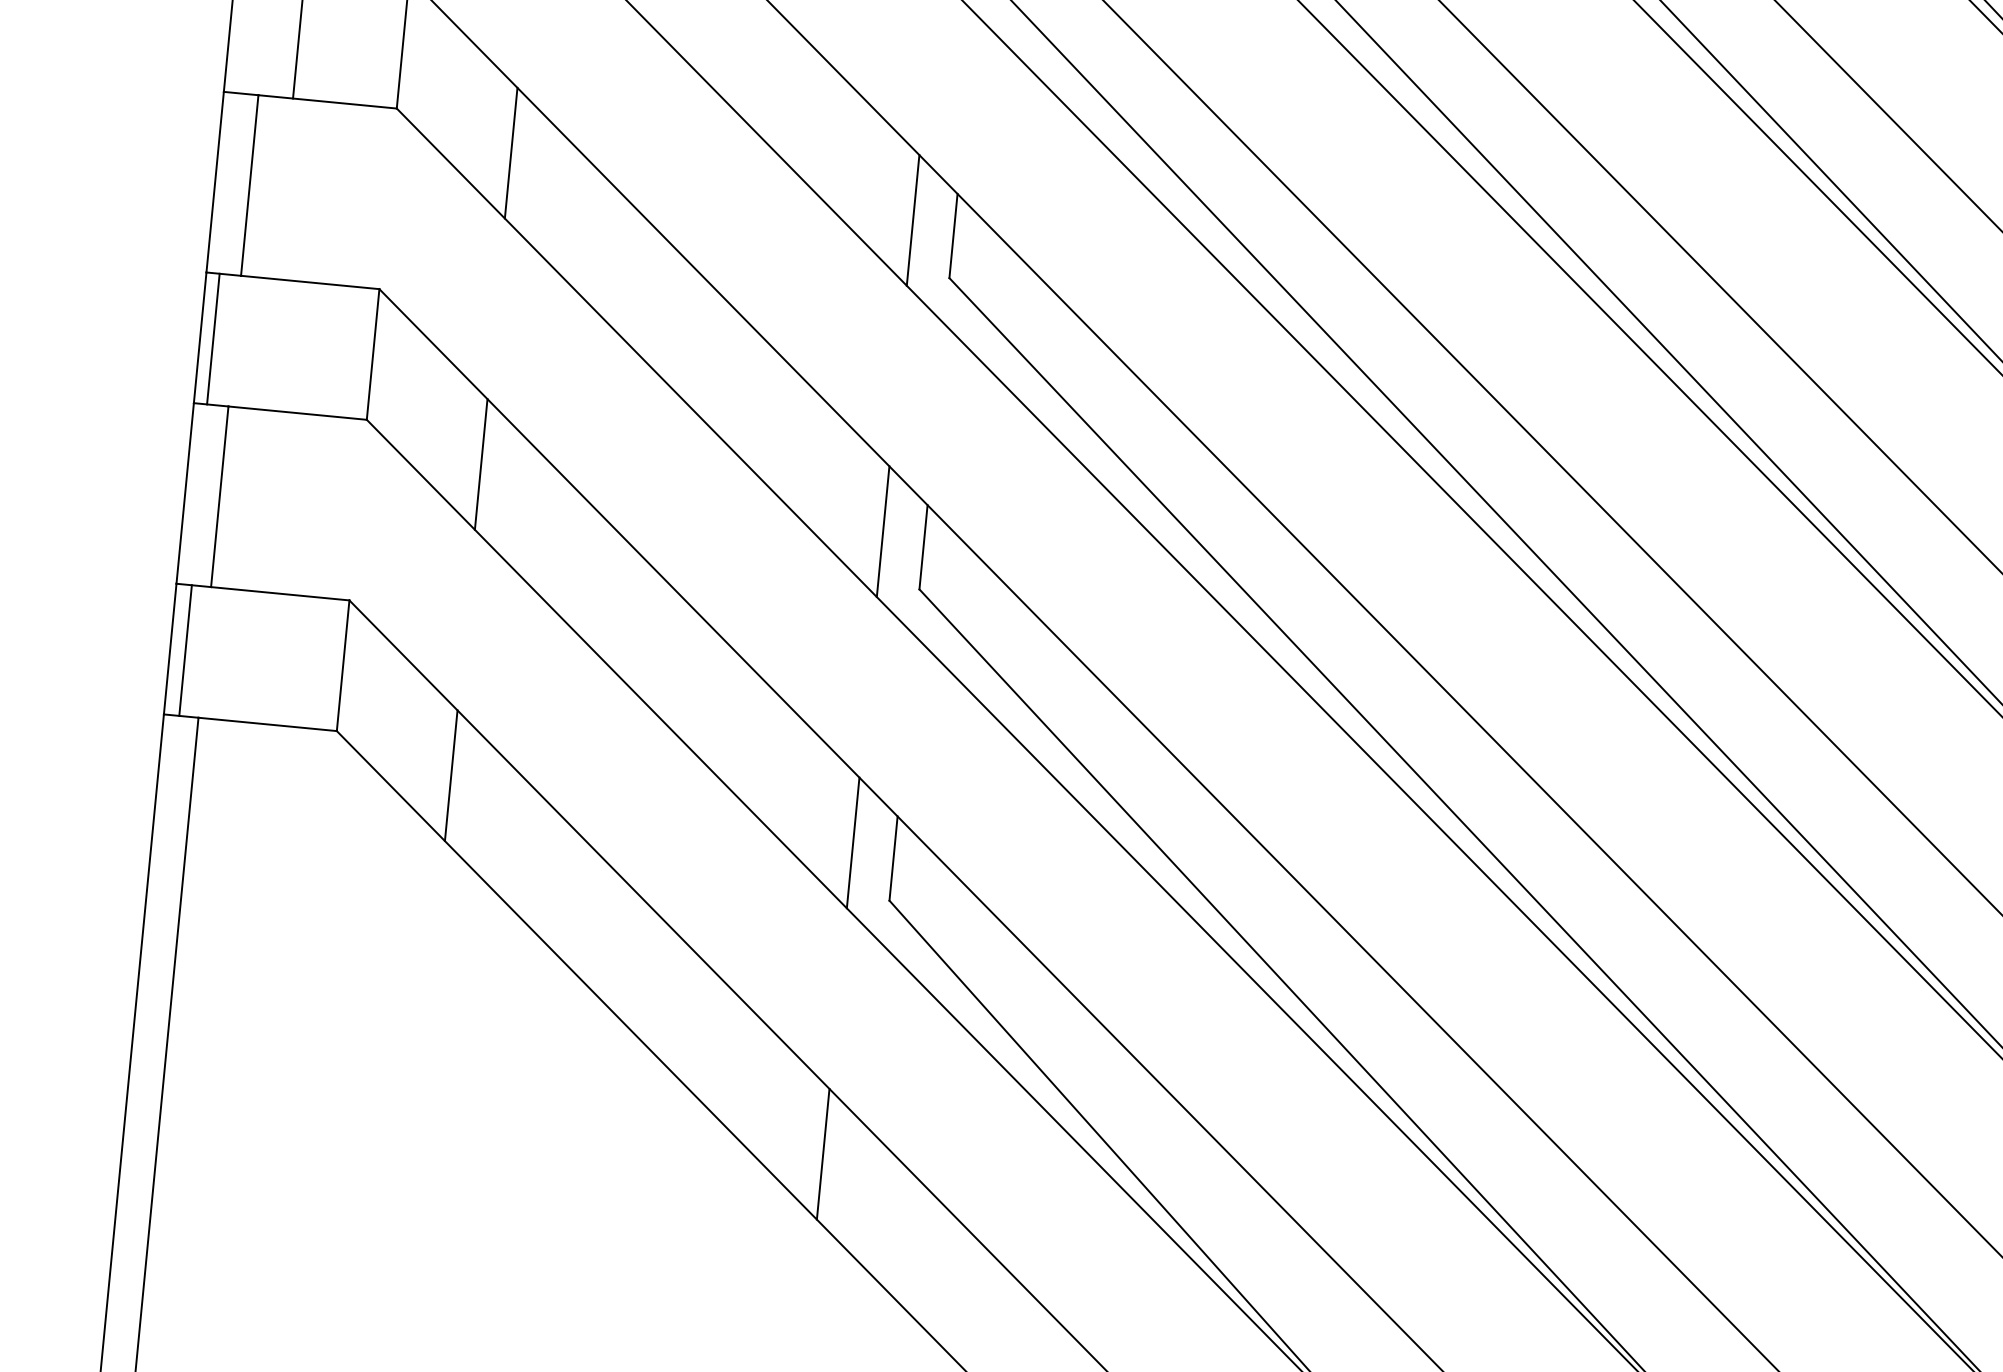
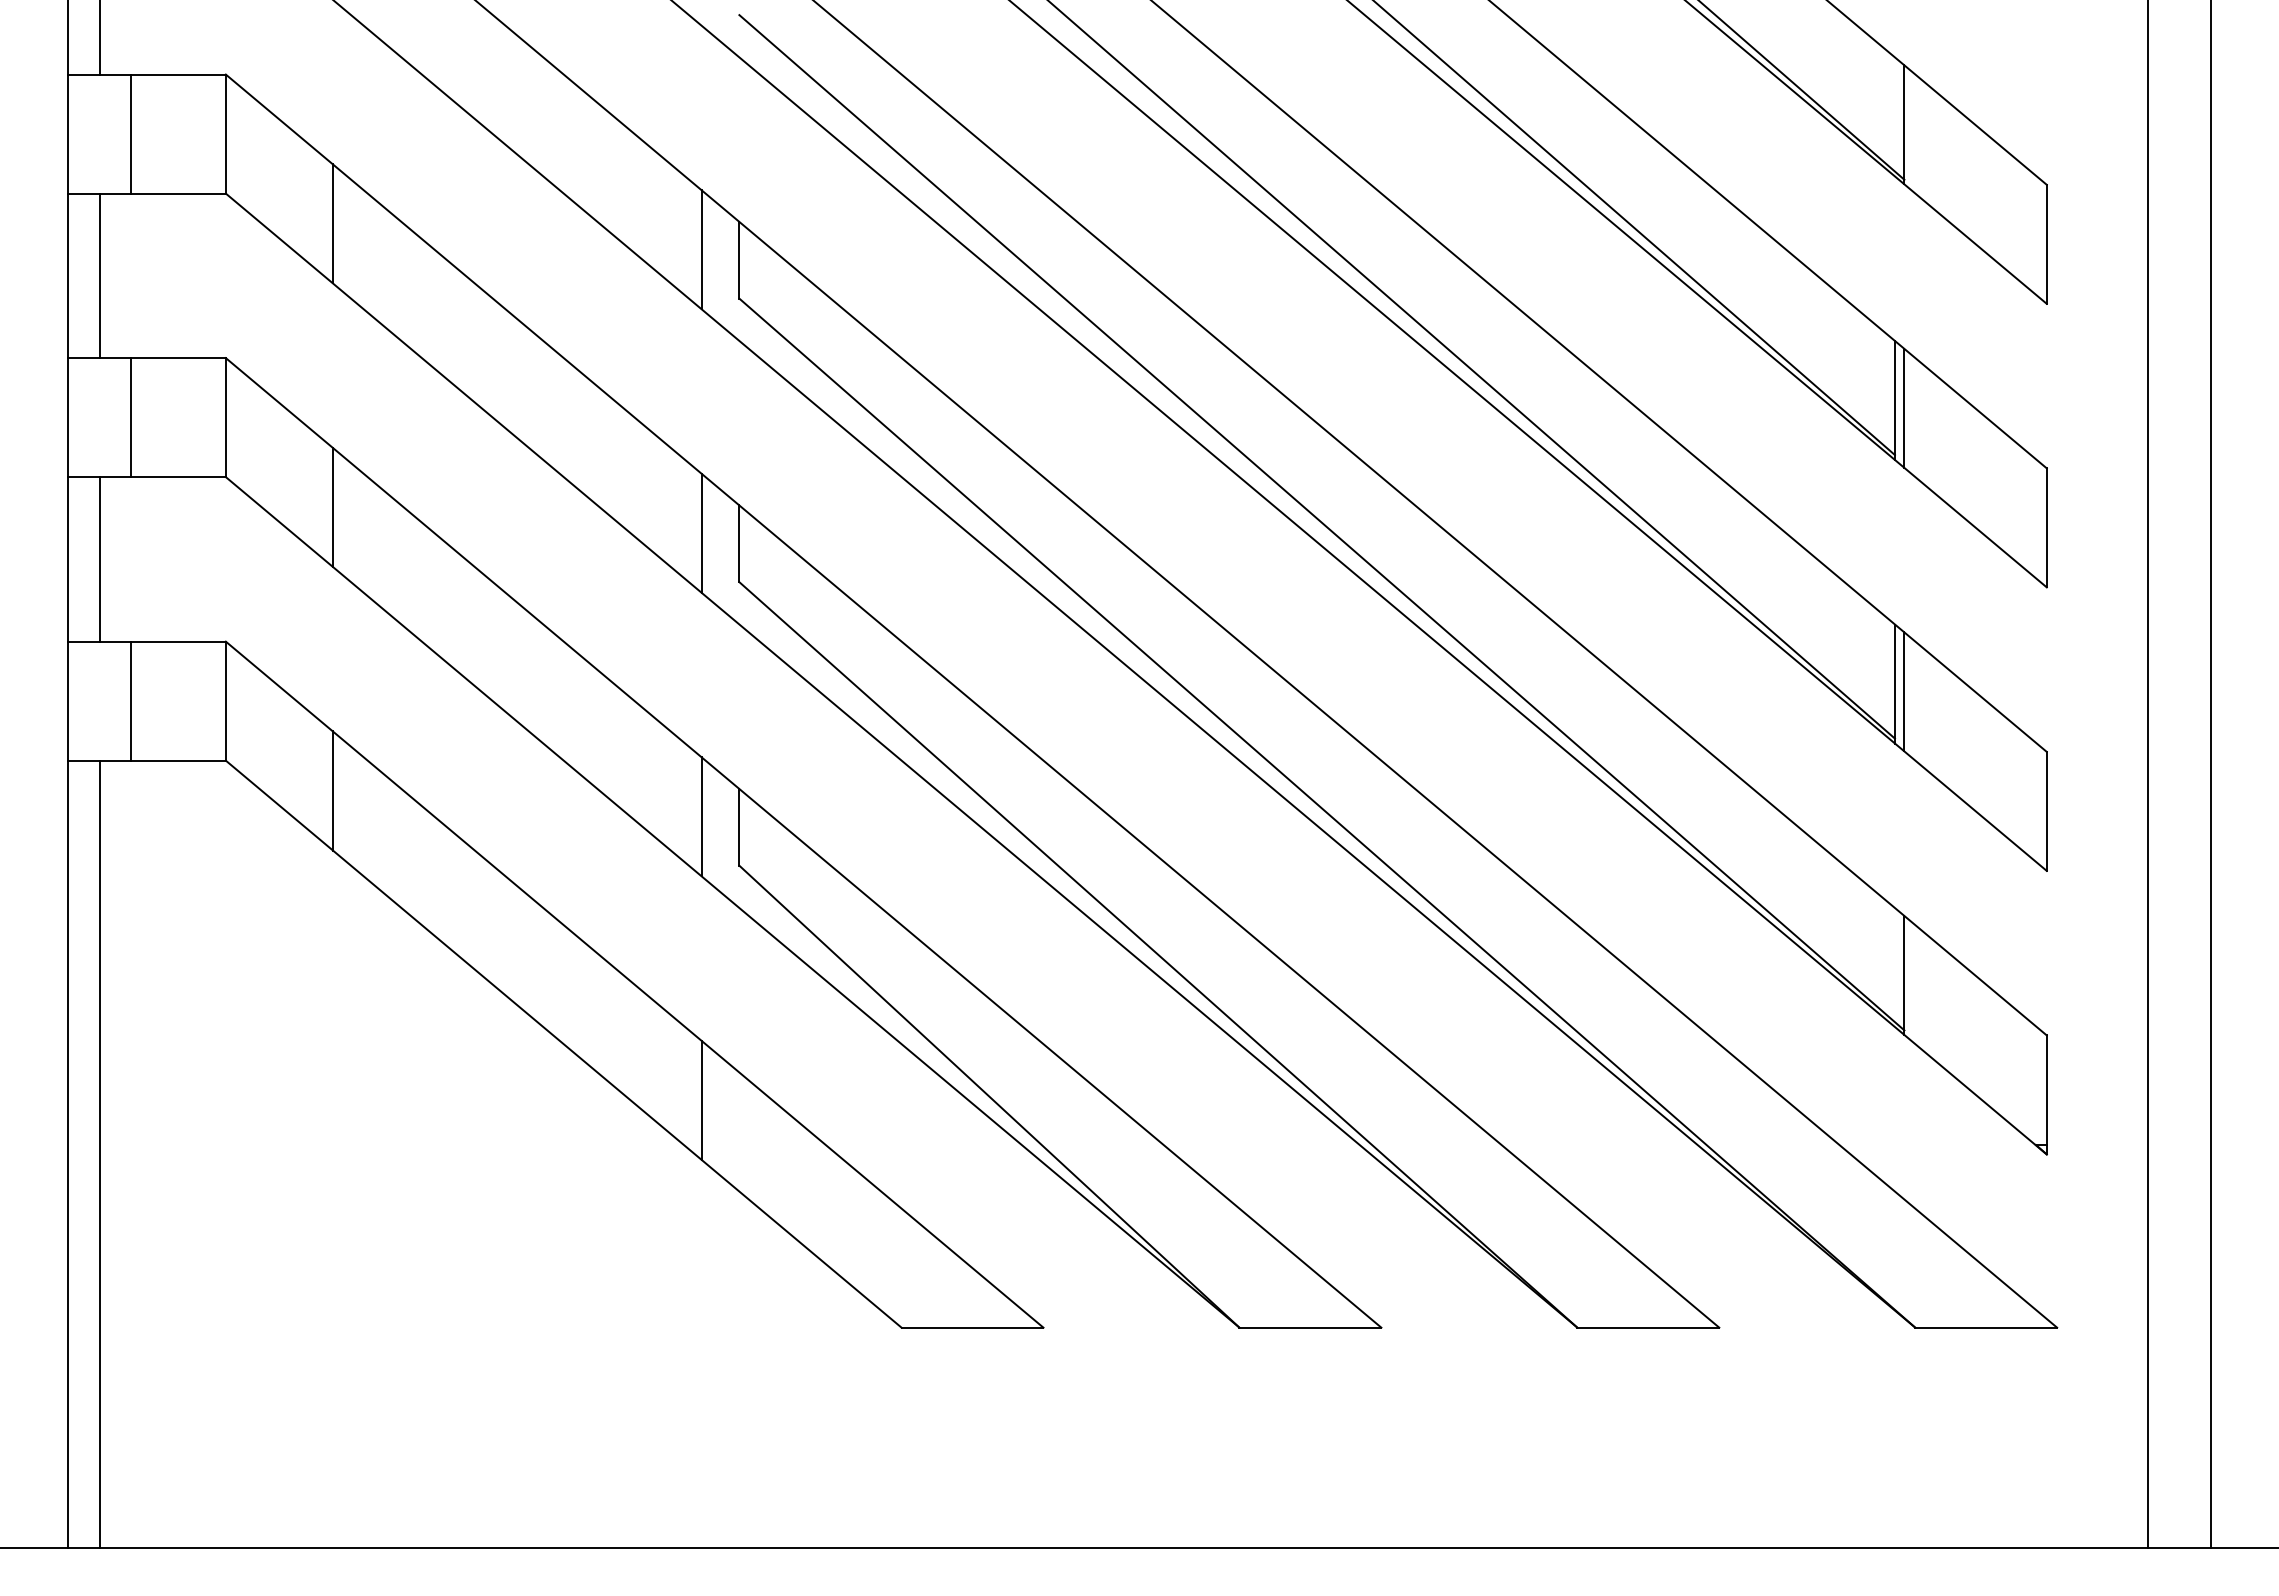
line: (213, 338) -> (131, 417), moved
line: (185, 649) -> (131, 700), moved

